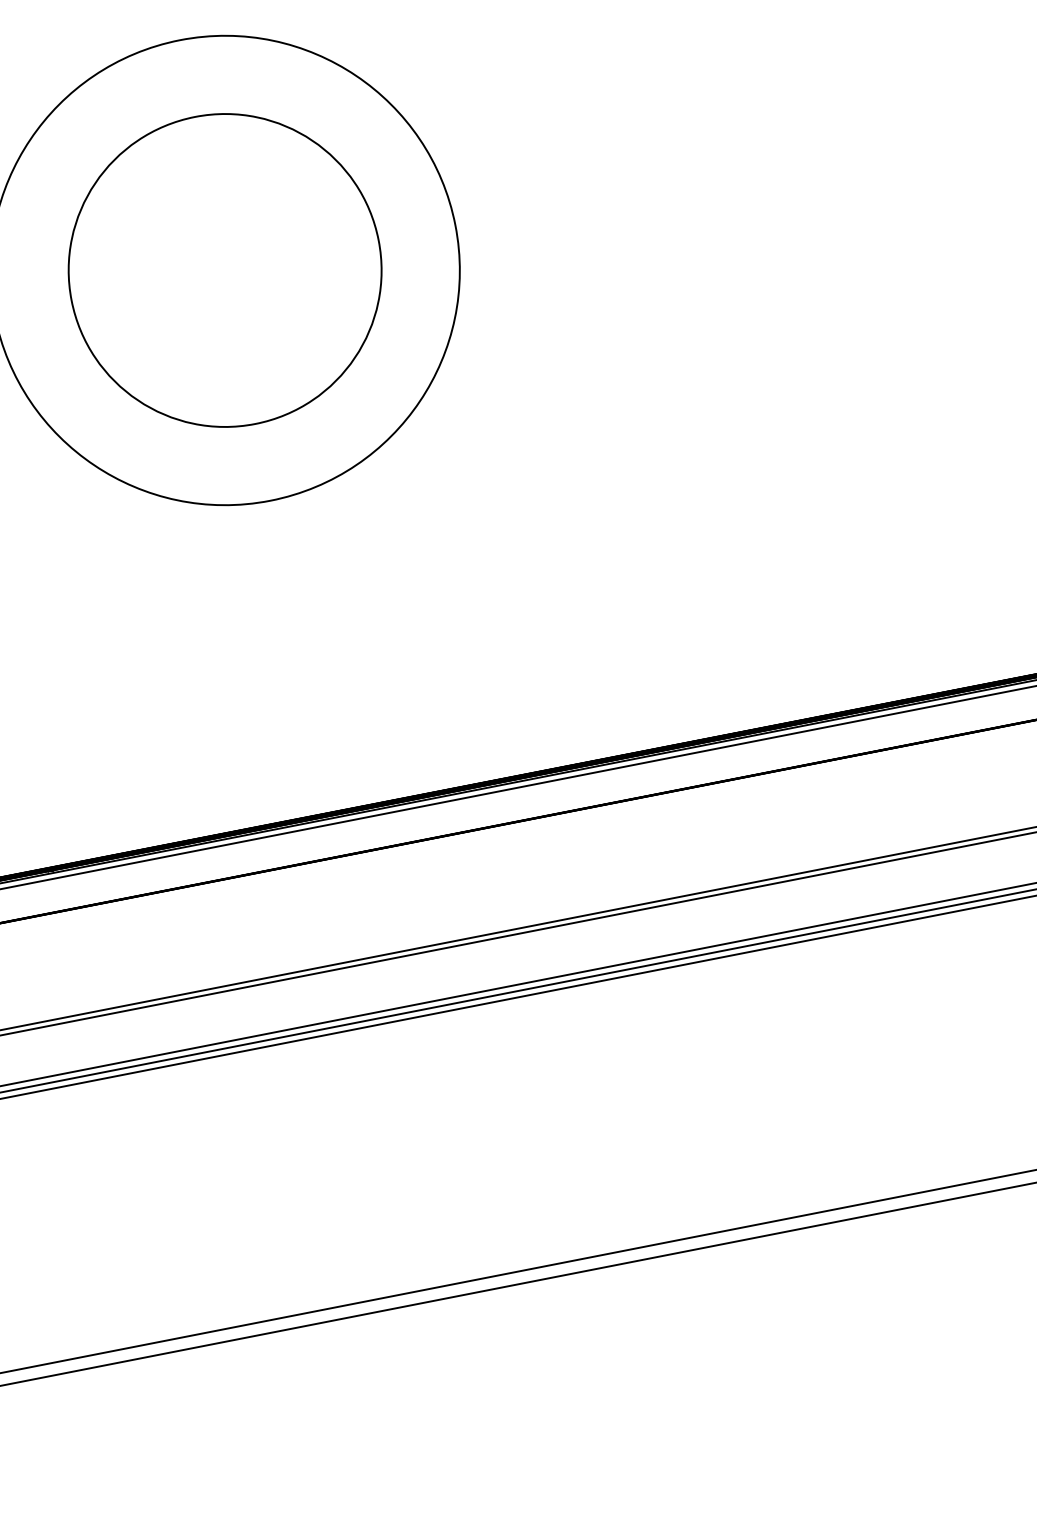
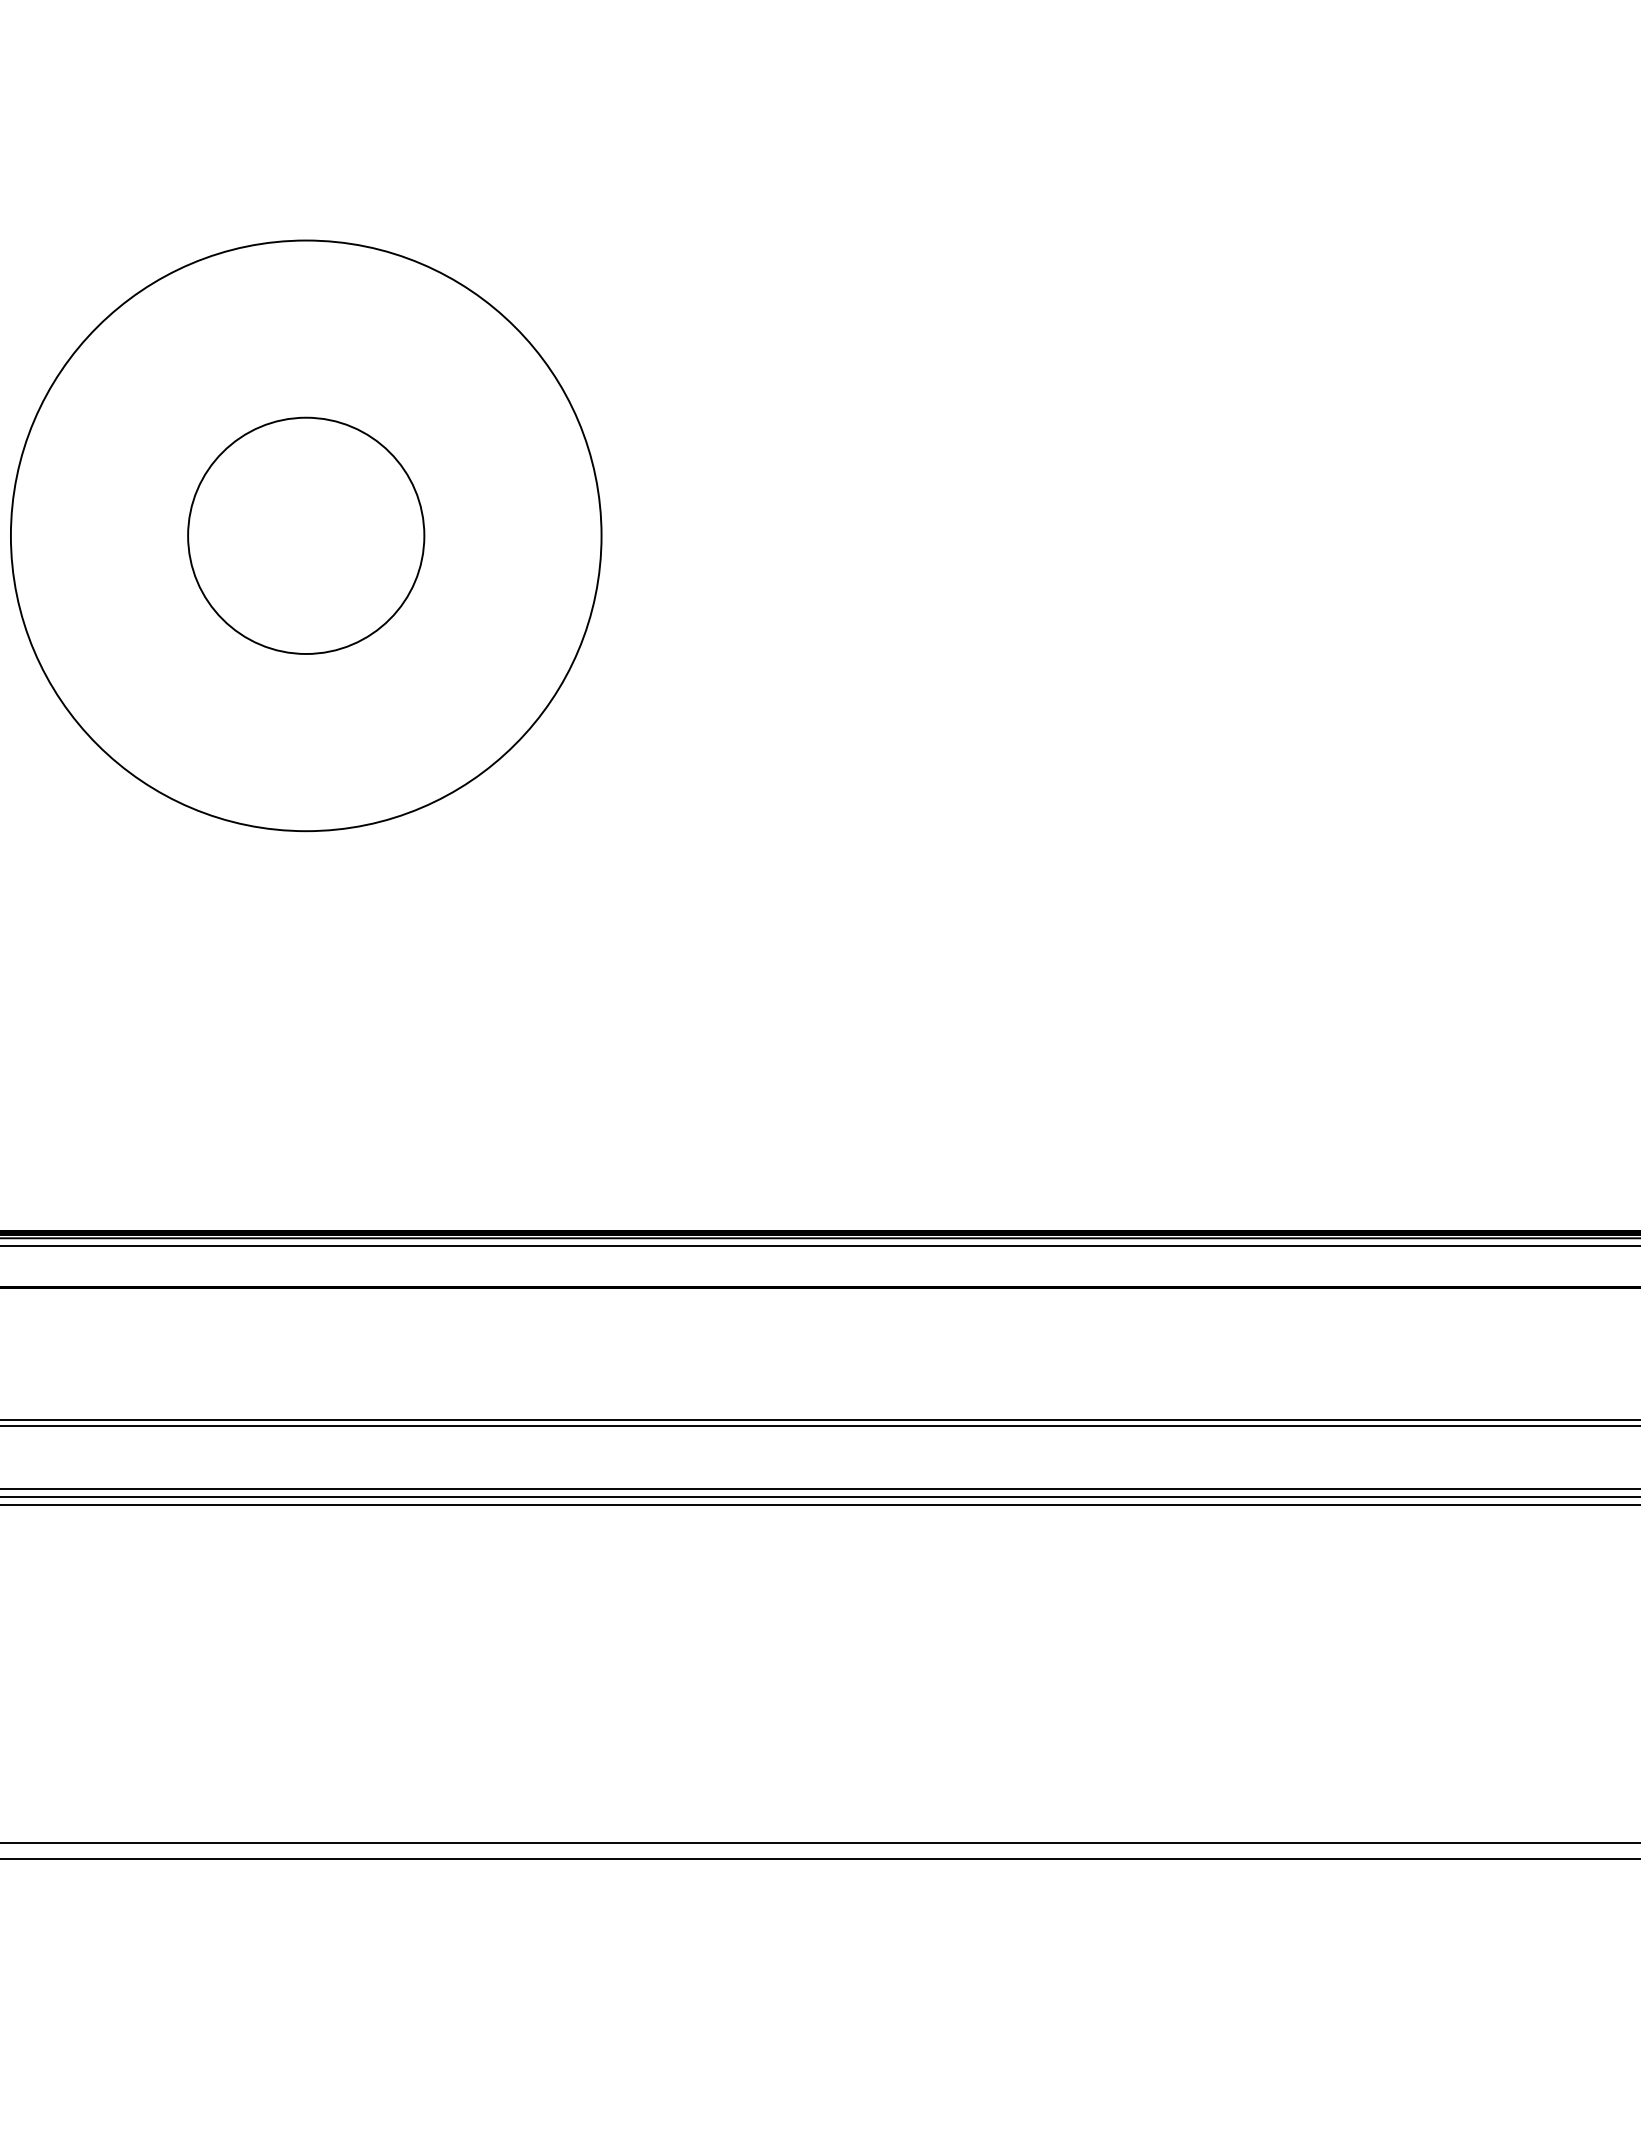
circle: (225, 270) -> (306, 535), size x0.6

